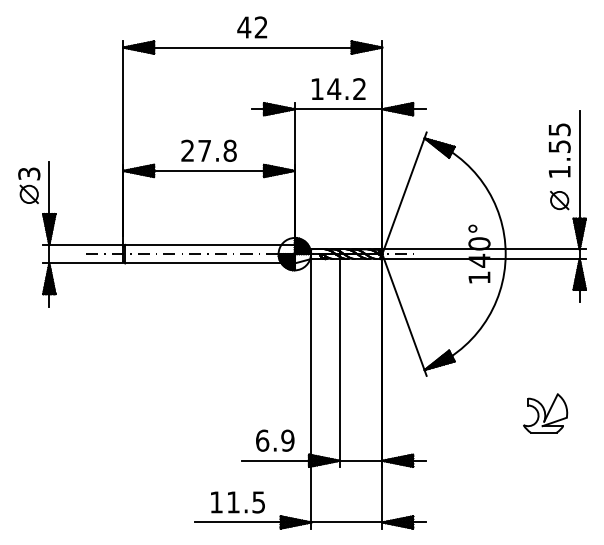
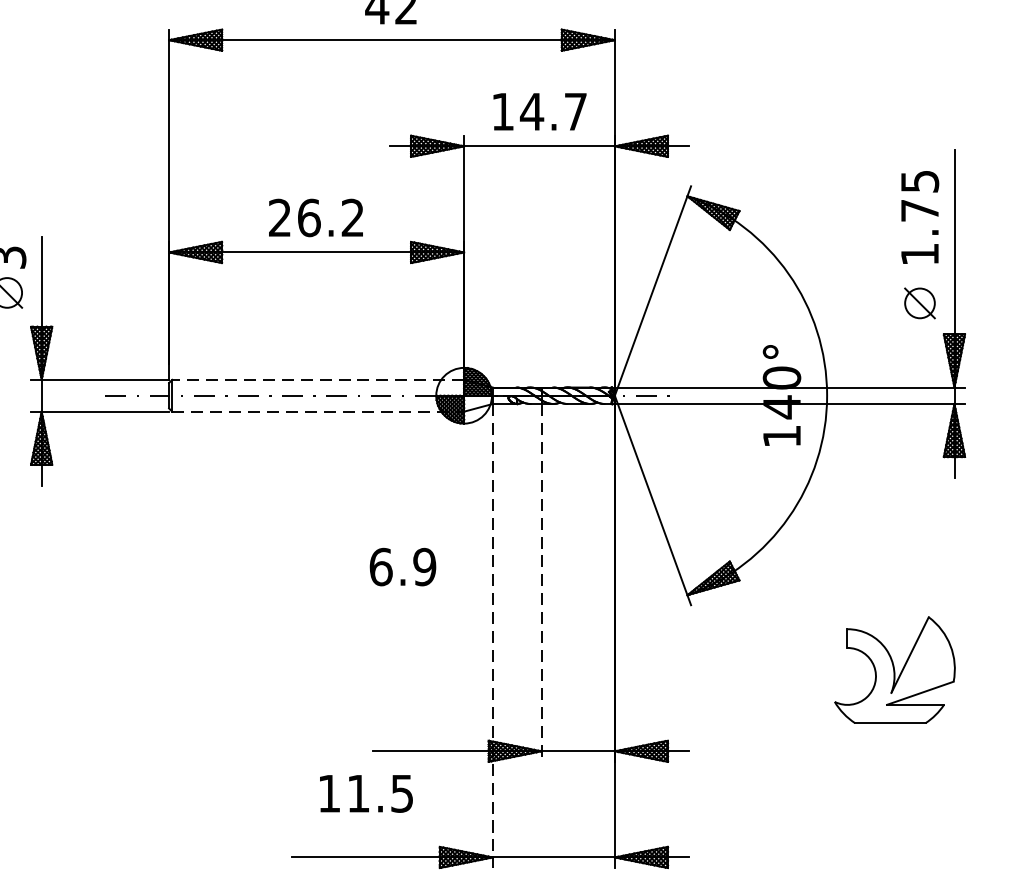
text: (359, 88) -> (575, 110), 14.2 -> 14.7
text: (559, 146) -> (919, 210), 1.55 -> 1.75
text: (217, 150) -> (331, 217), 27.8 -> 26.2
line: (209, 244) -> (317, 379), solid -> dashed
line: (209, 263) -> (317, 411), solid -> dashed
line: (339, 362) -> (541, 582), solid -> dashed
line: (311, 393) -> (492, 635), solid -> dashed
part: (545, 413) -> (895, 669), size x1.6
text: (275, 440) -> (403, 566), moved
text: (237, 502) -> (365, 793), moved

